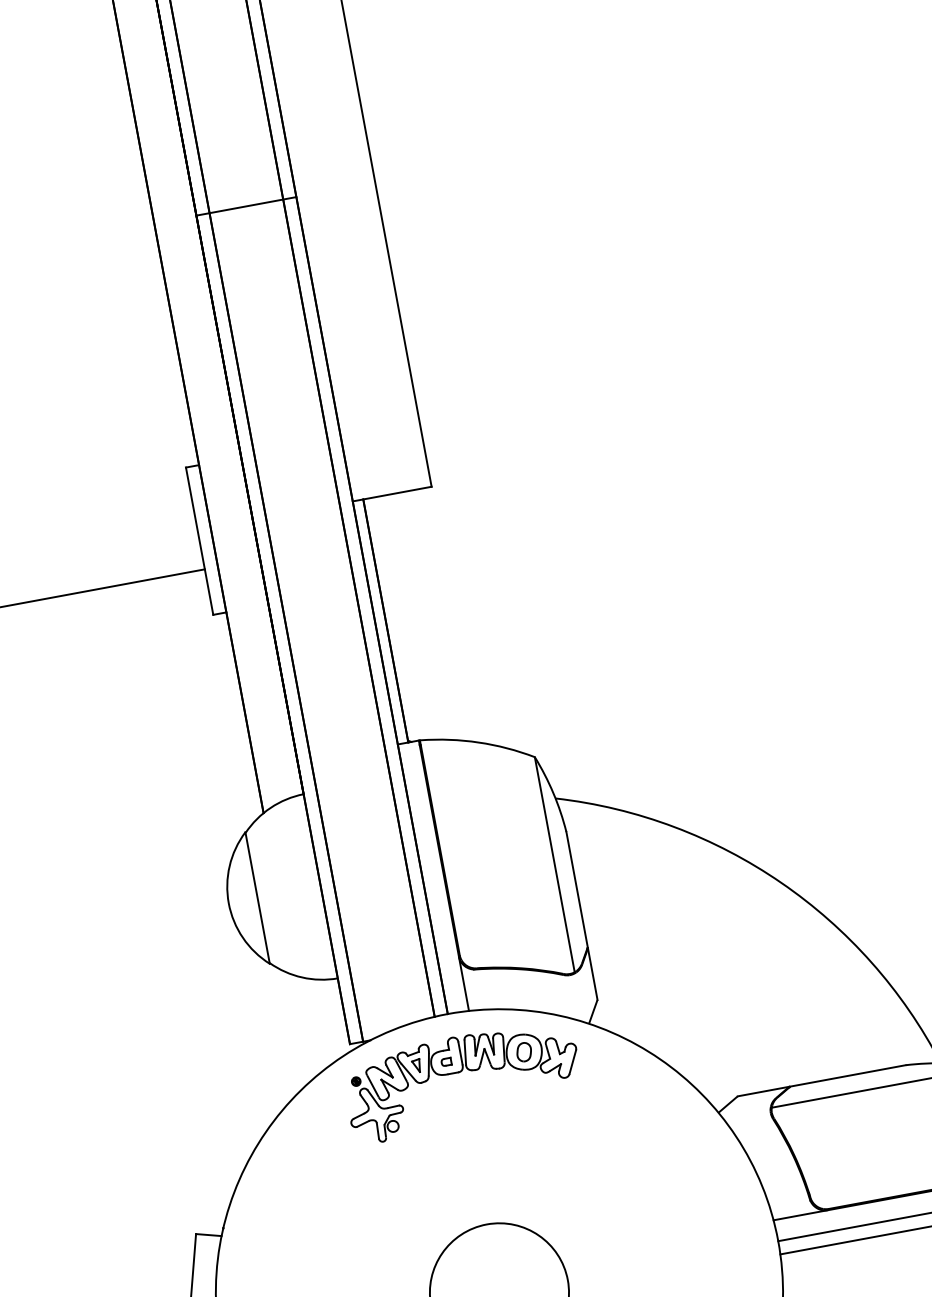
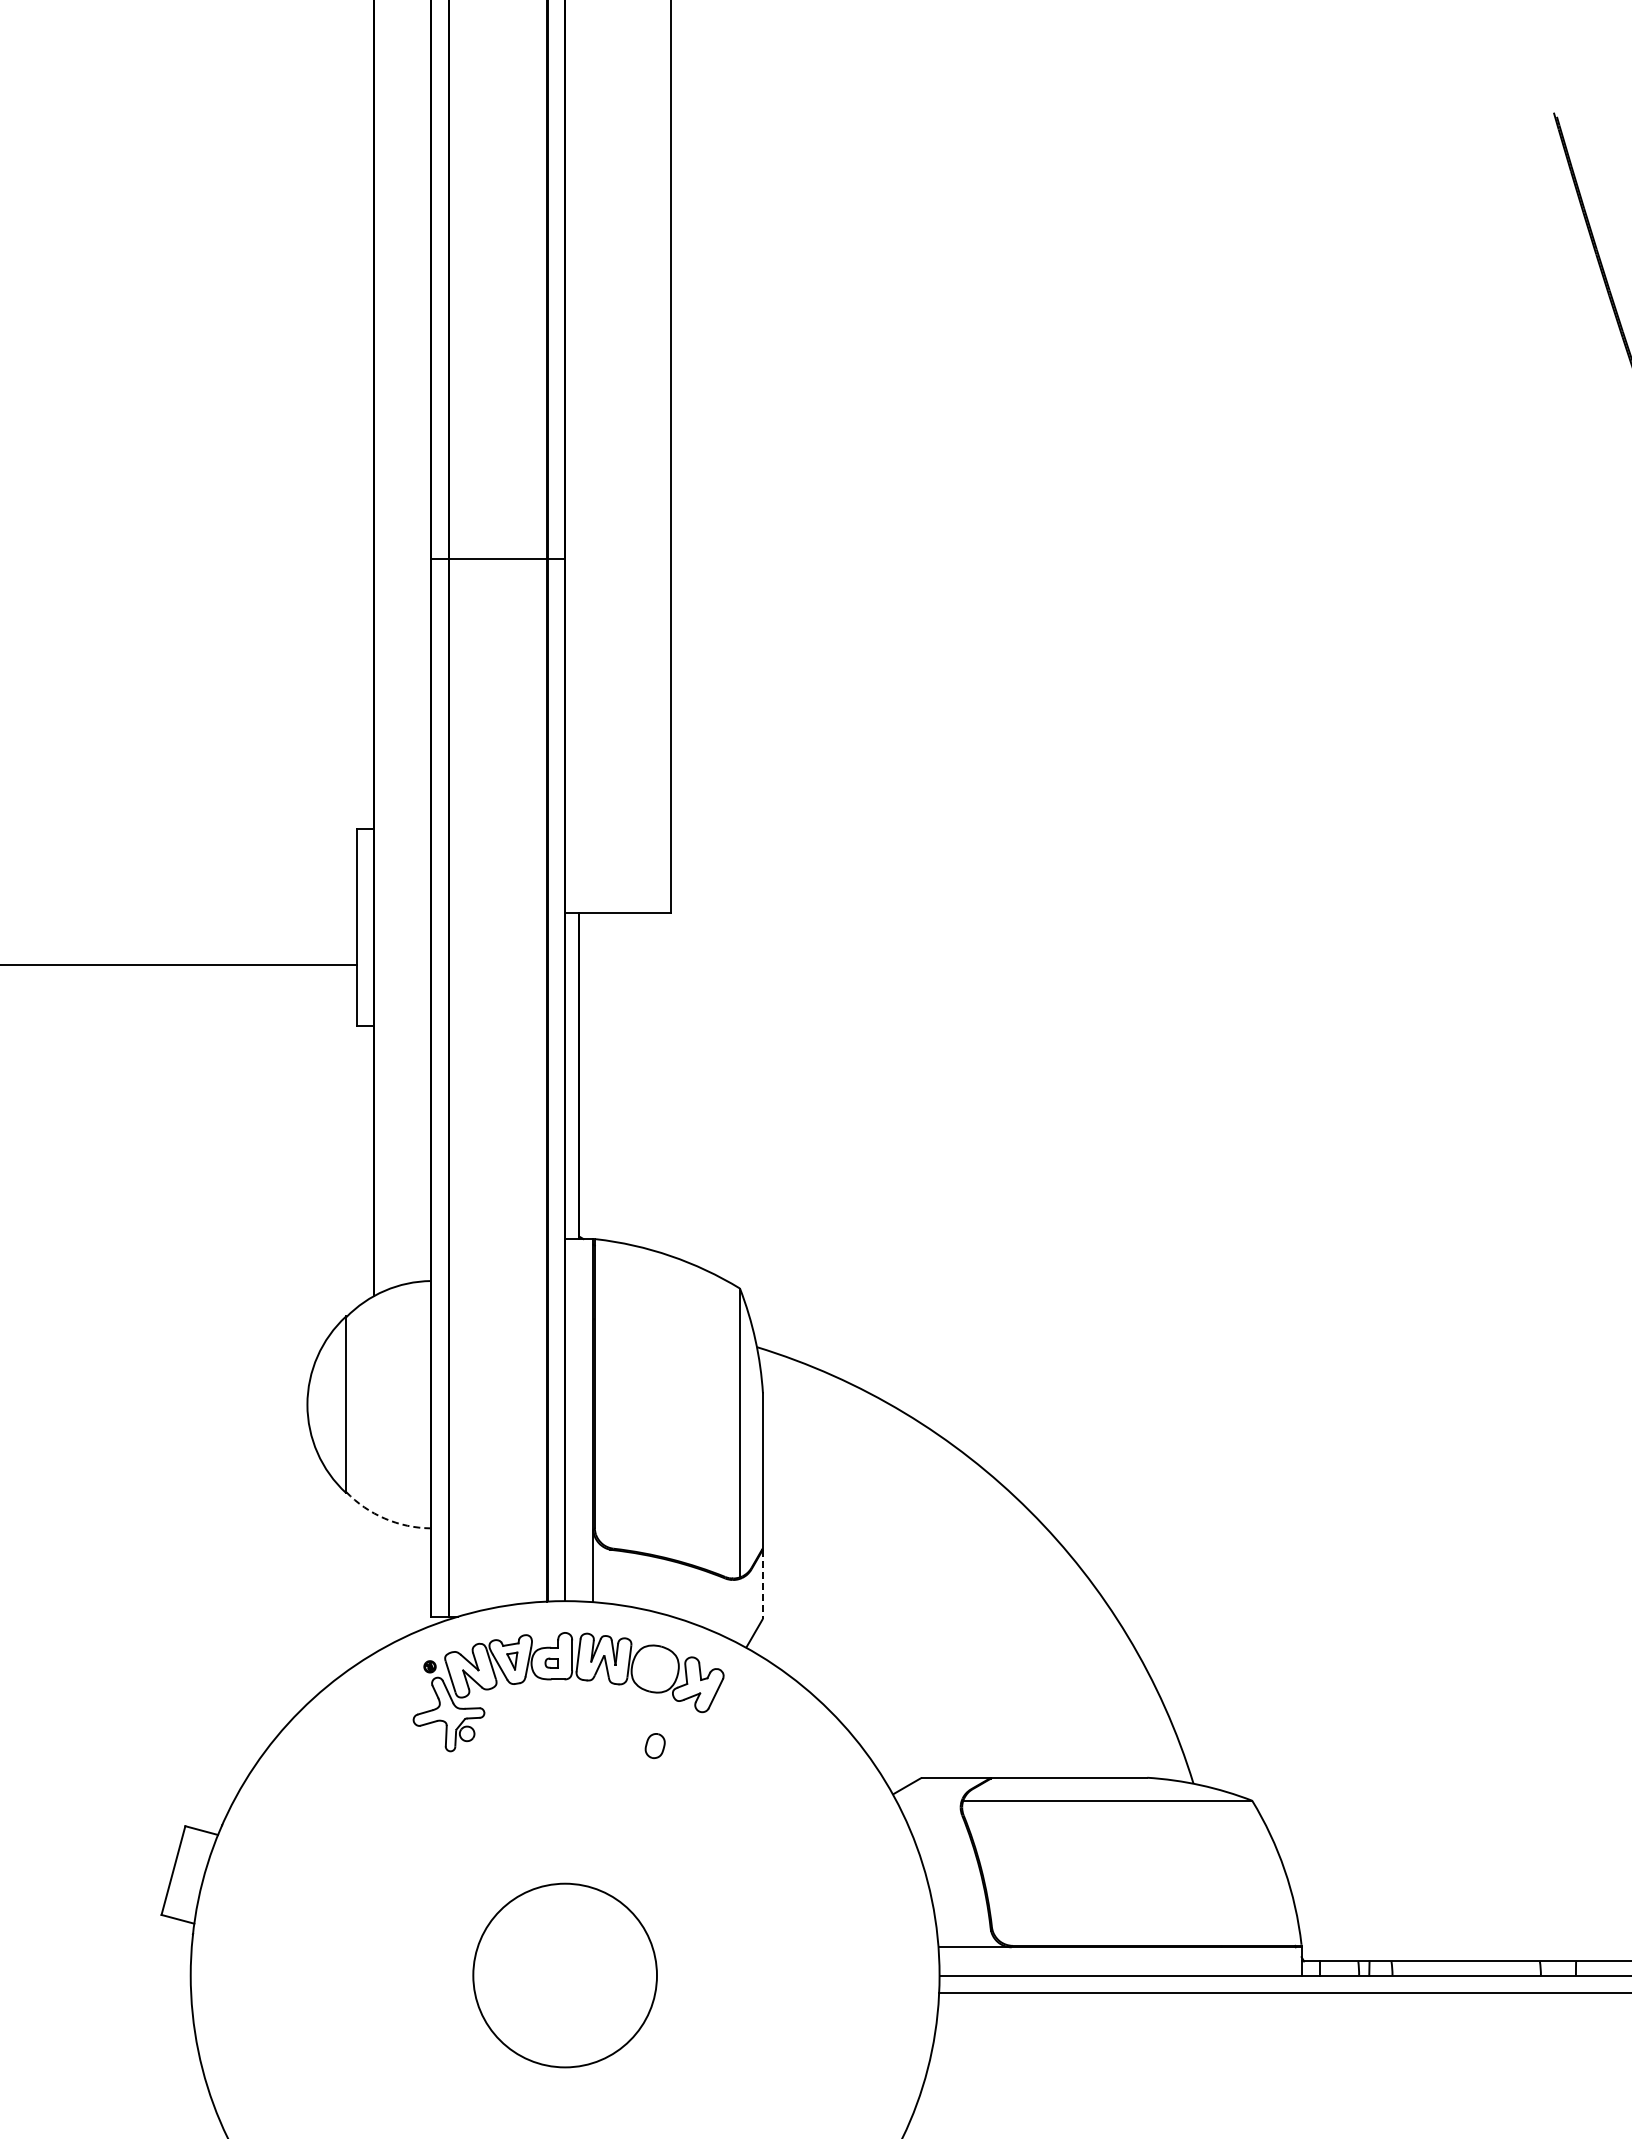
line: (246, 206) -> (497, 559), moved
line: (592, 974) -> (762, 1584), solid -> dashed
arc: (301, 977) -> (384, 1518), solid -> dashed
part: (523, 1052) -> (654, 1746), moved

